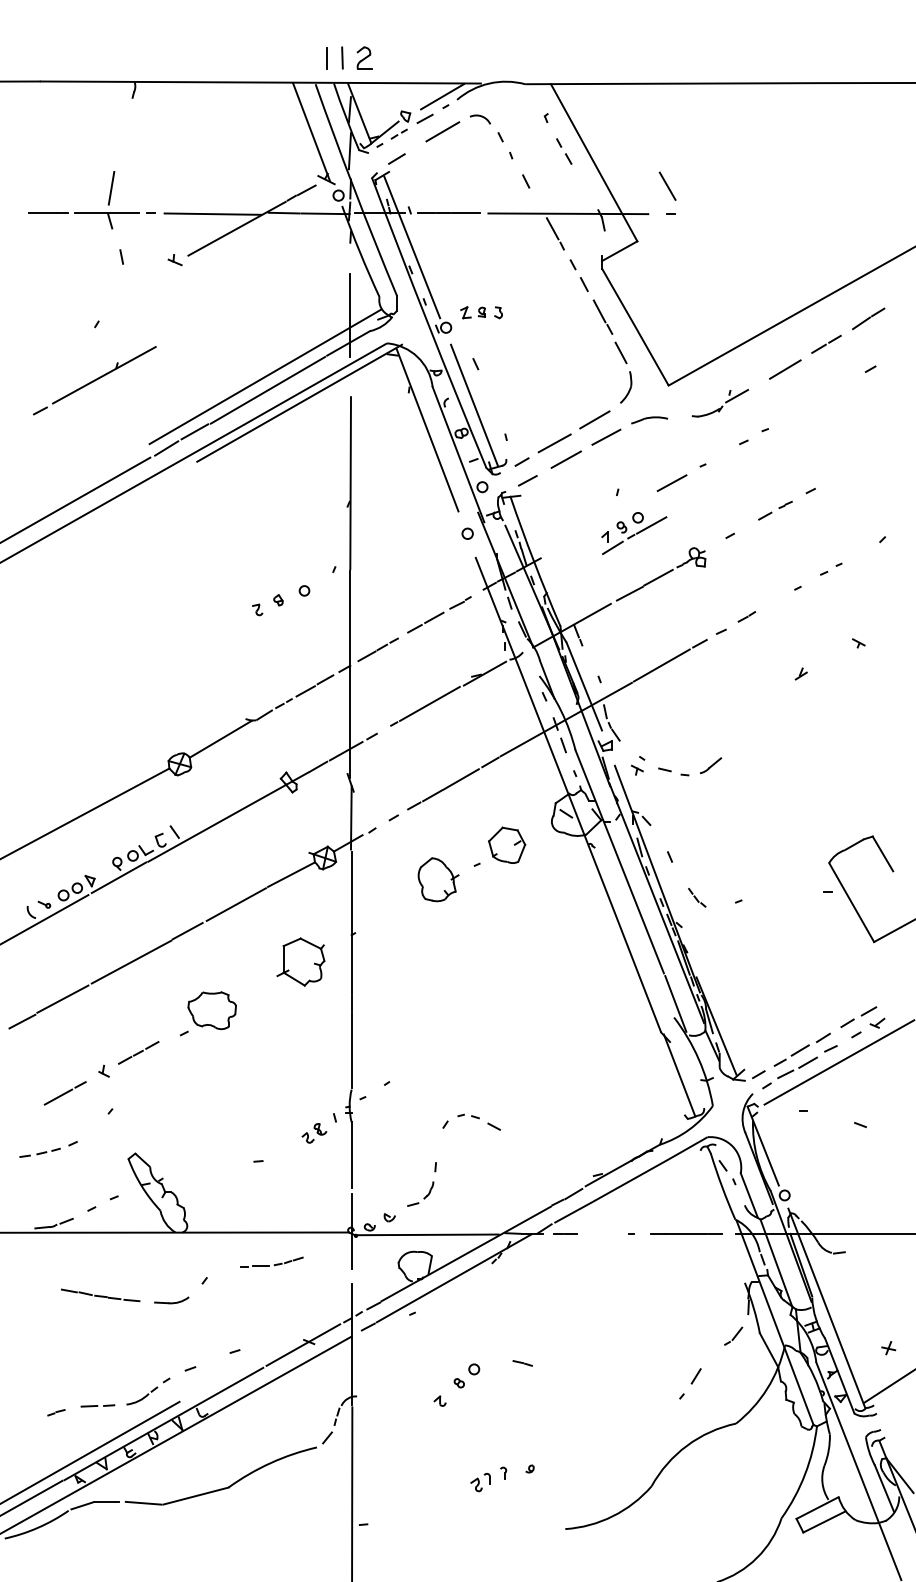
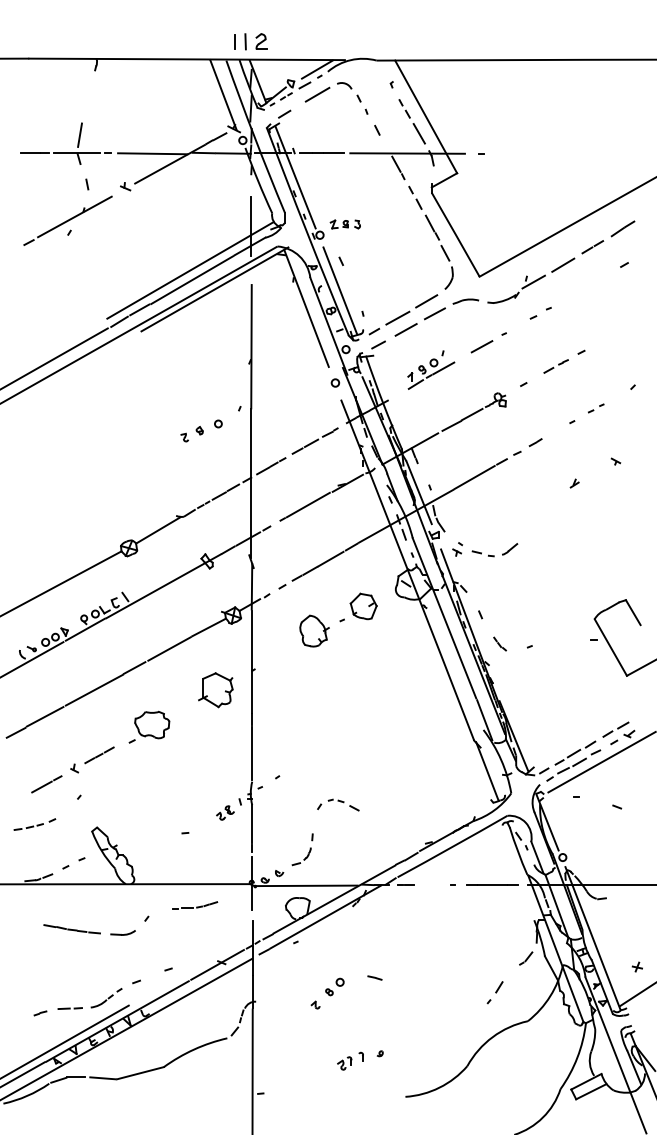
line: (667, 185) -> (419, 133), moved
part: (94, 380) -> (67, 220), moved
part: (720, 403) -> (516, 289), size x1.43
part: (634, 533) -> (431, 374), moved

